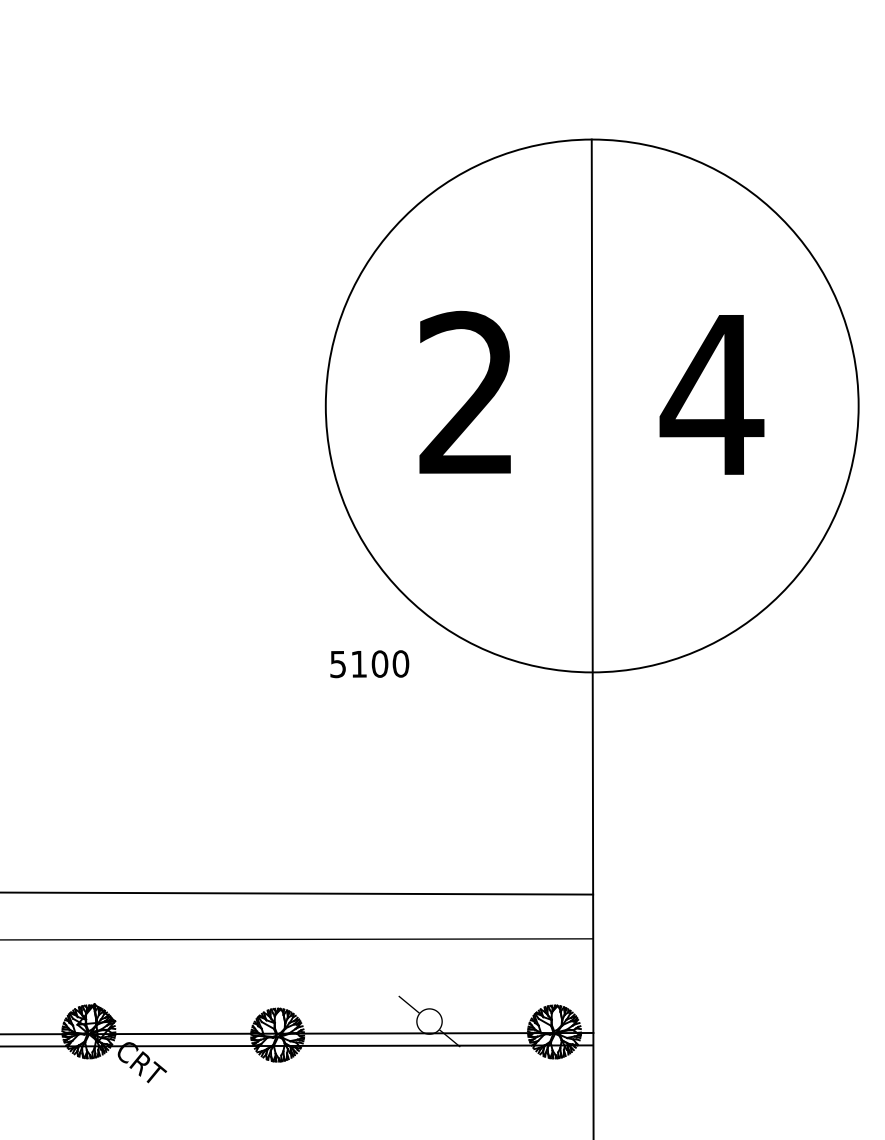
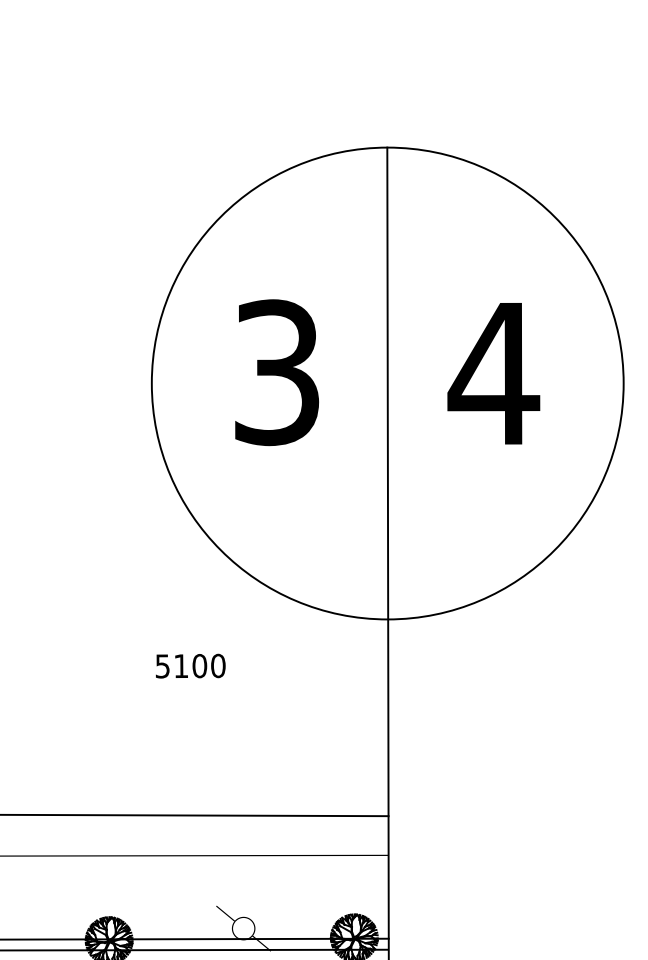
text: (466, 393) -> (276, 372), 2 -> 3
text: (369, 664) -> (190, 666), moved

